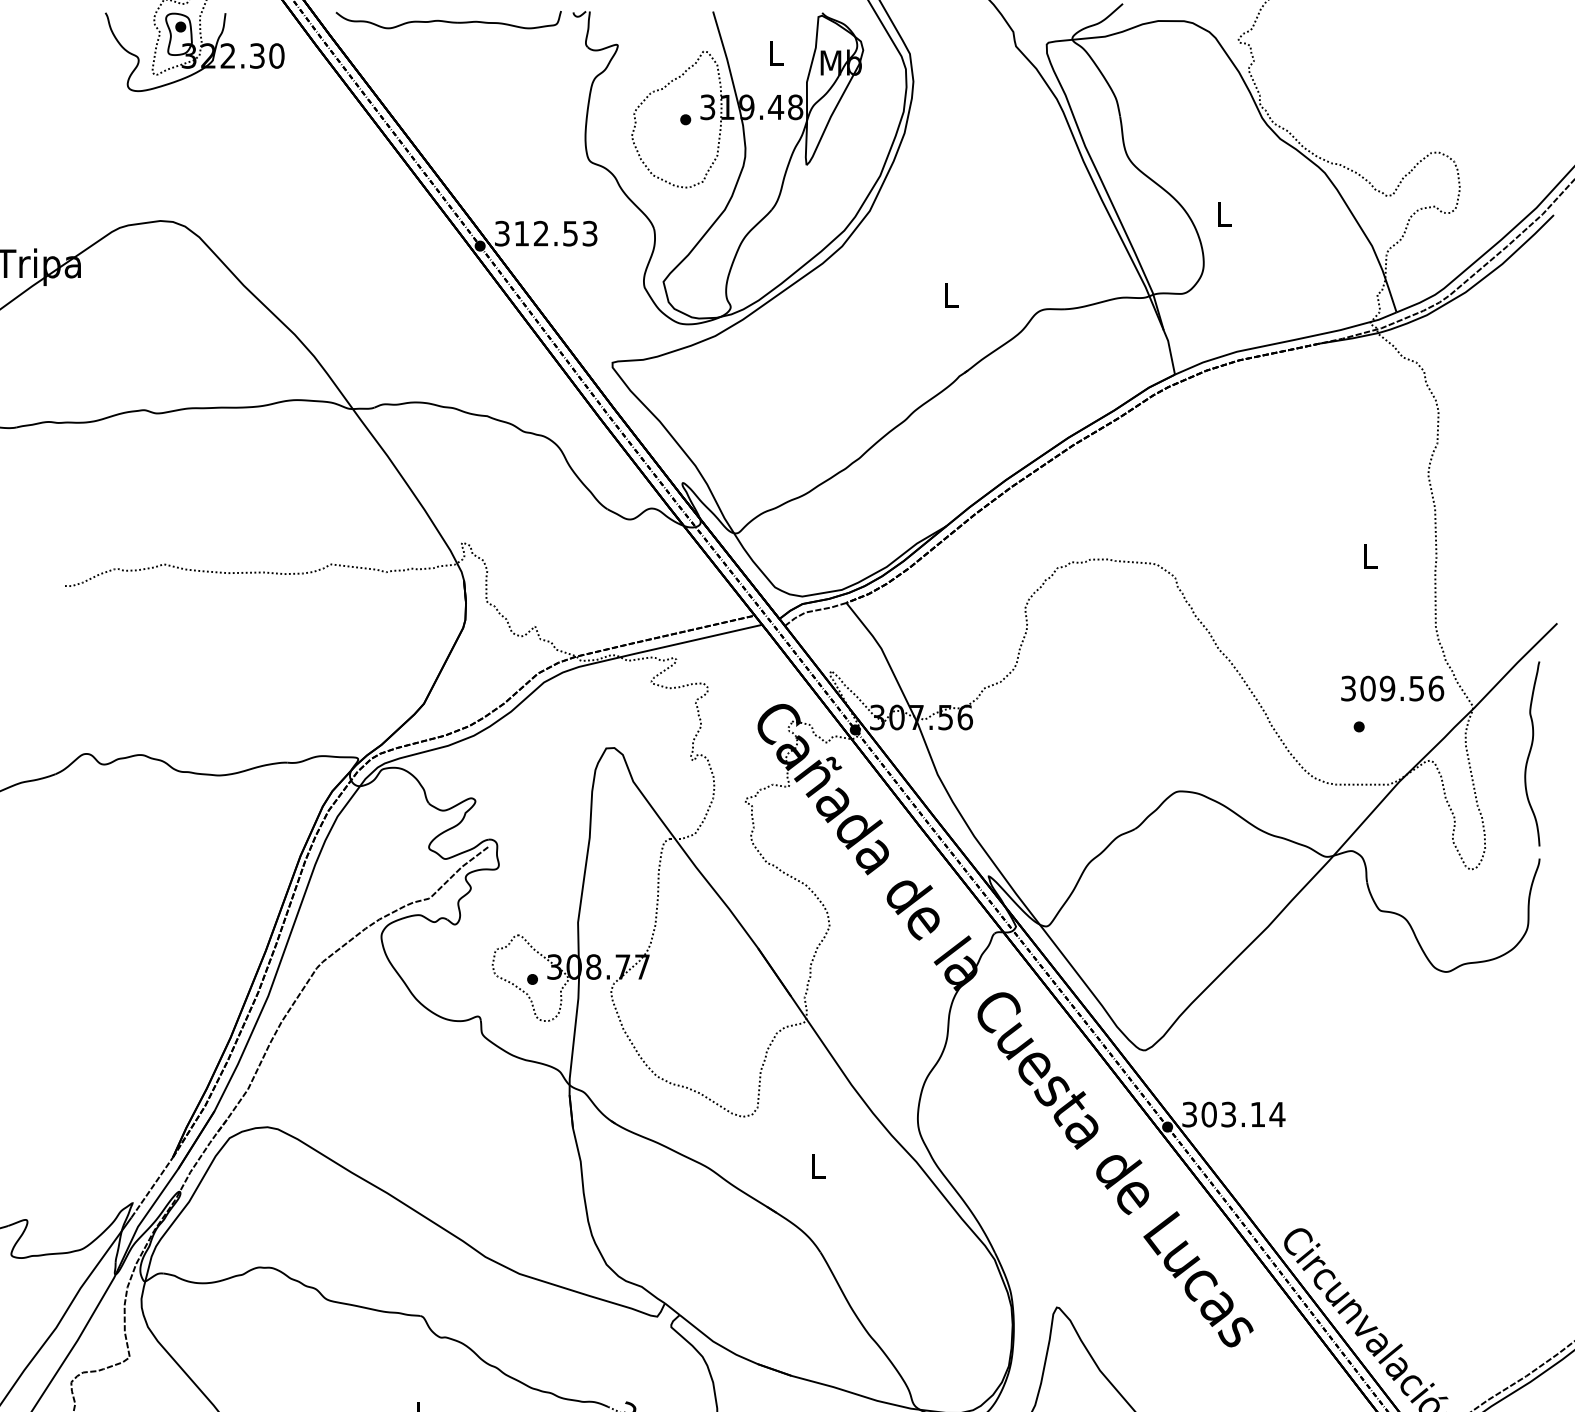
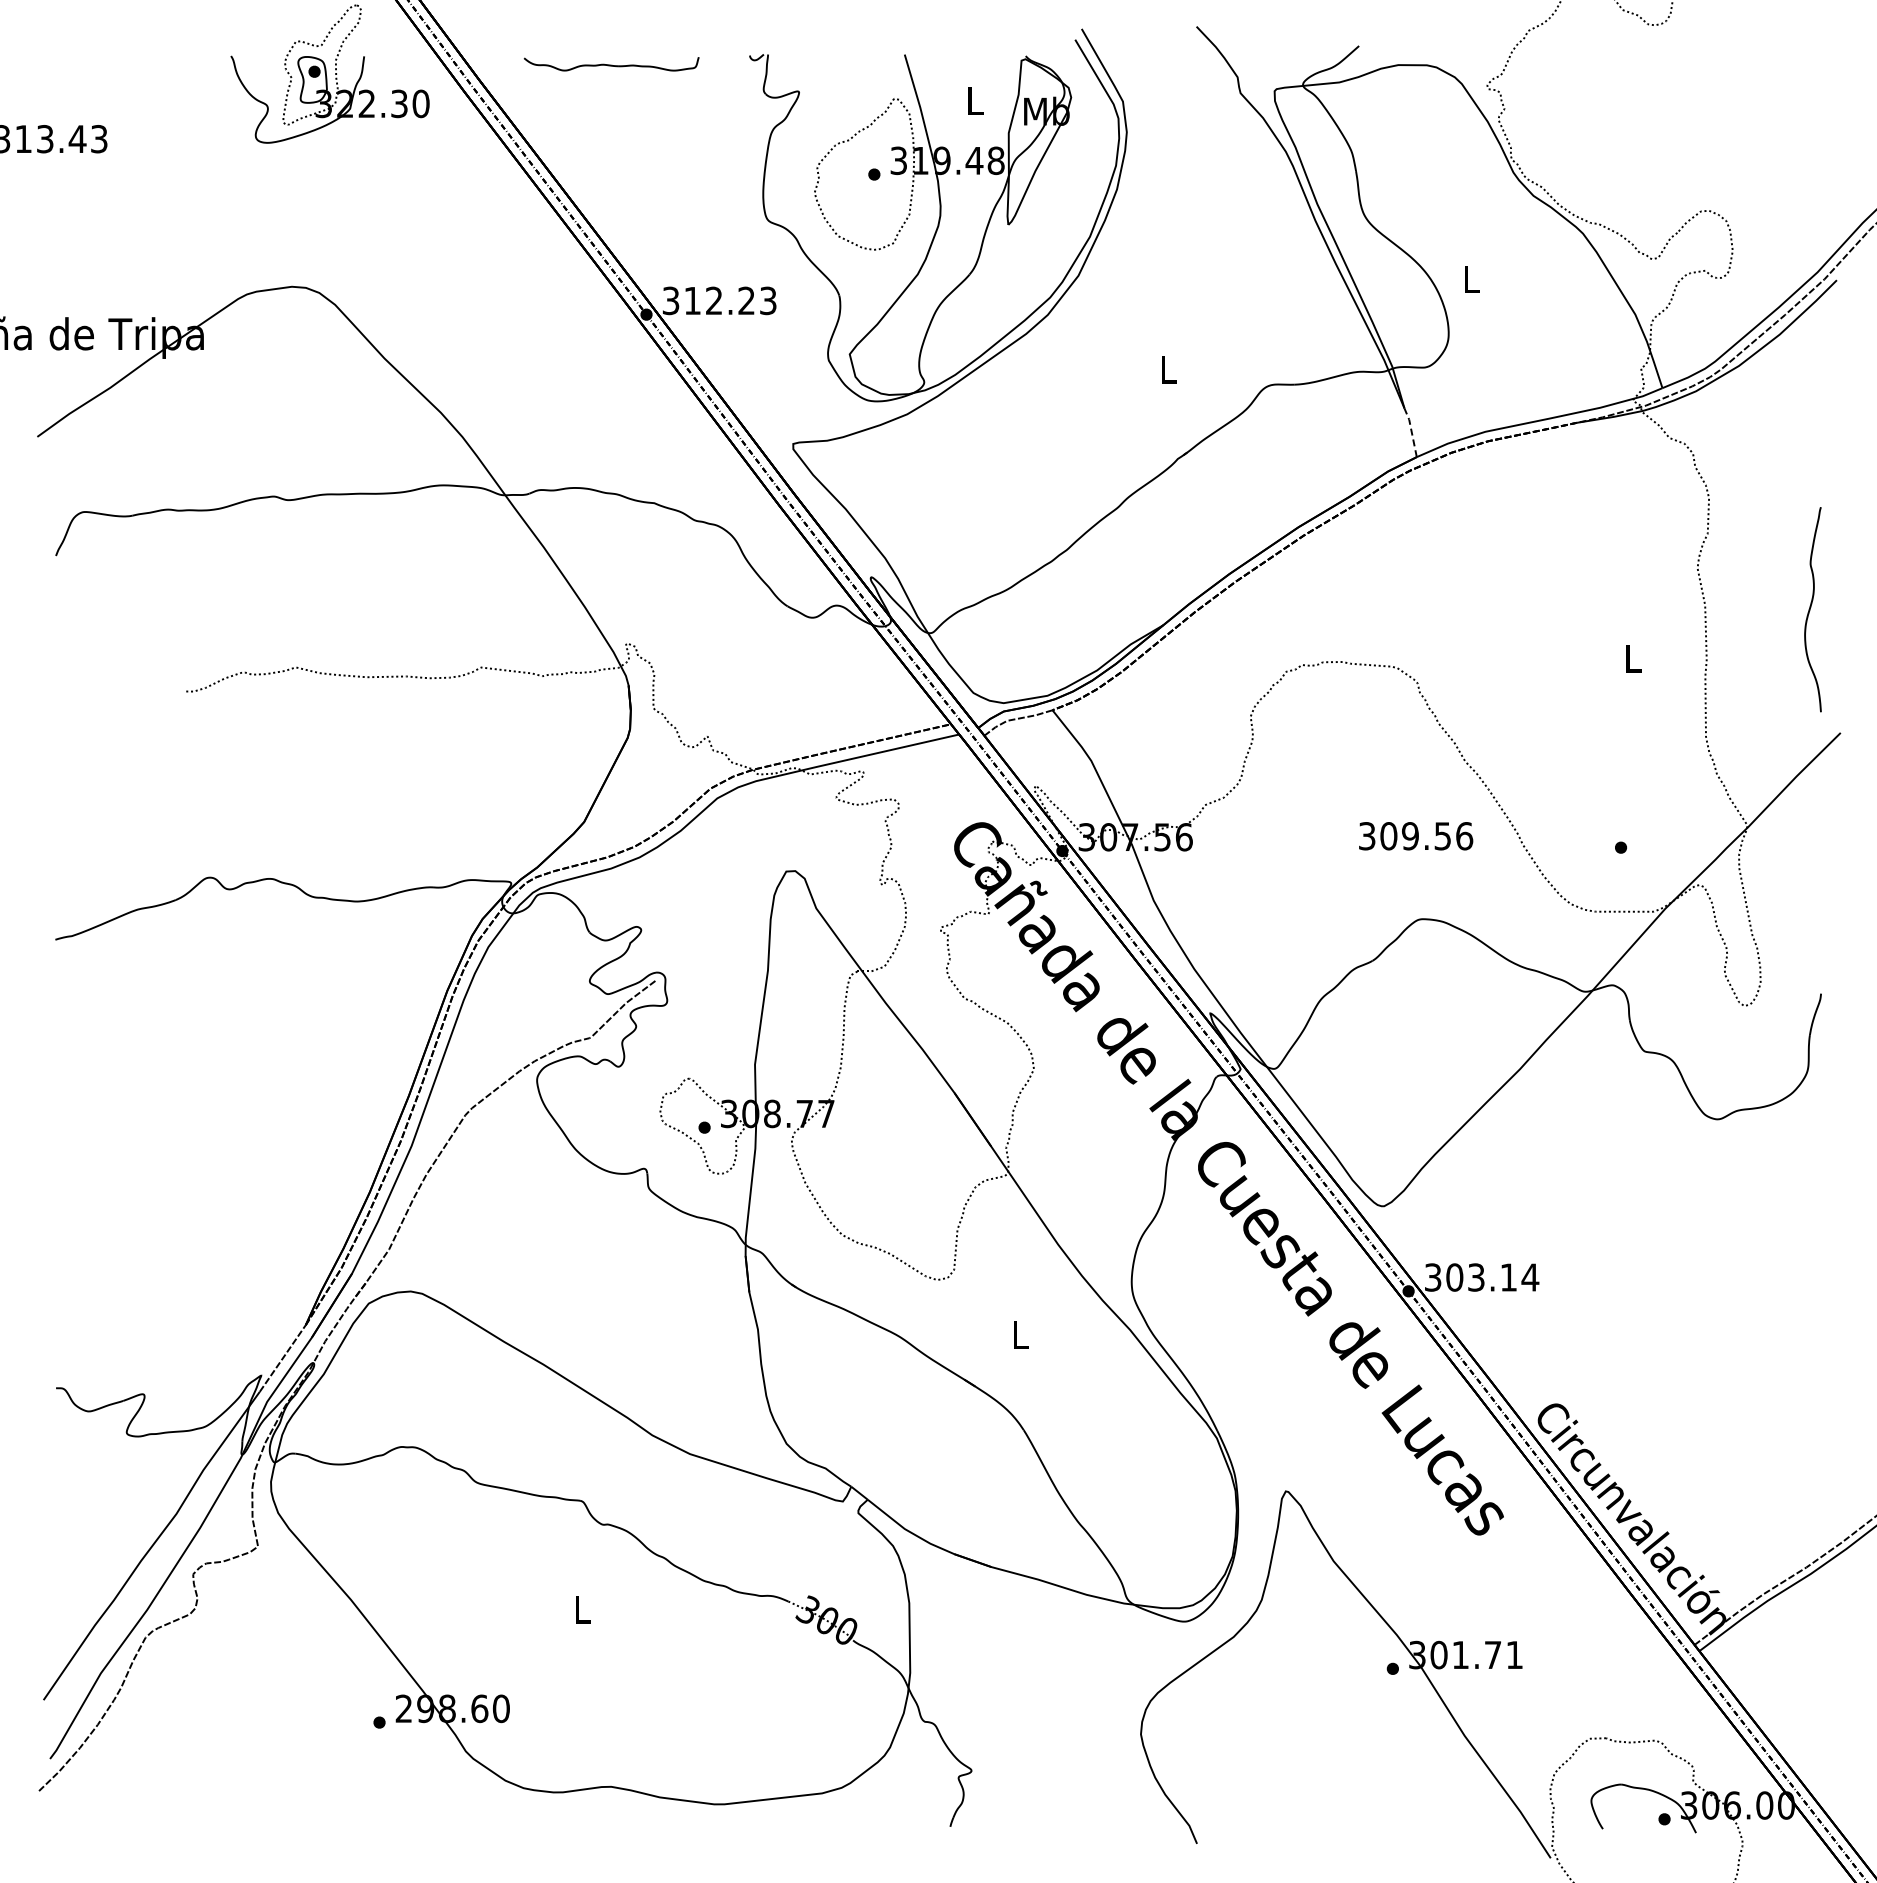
part: (448, 20) -> (611, 64), size x0.7
text: (570, 233) -> (746, 300), 312.53 -> 312.23
line: (1170, 351) -> (1411, 431), solid -> dashed
text: (1393, 688) -> (1416, 836), moved
curve: (1530, 753) -> (1810, 609), moved

